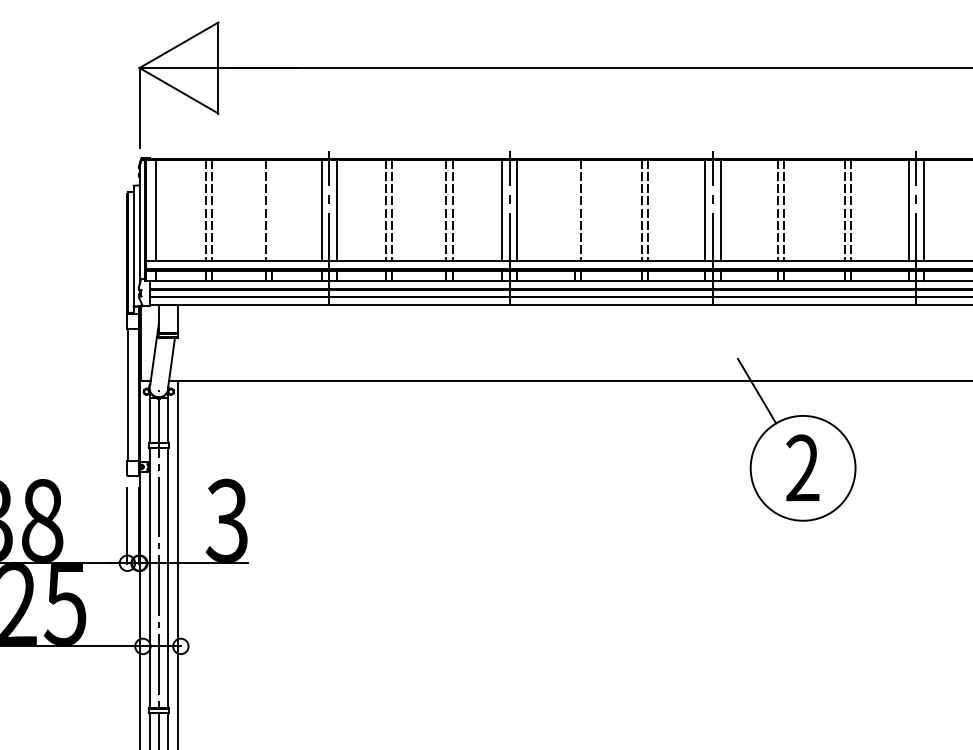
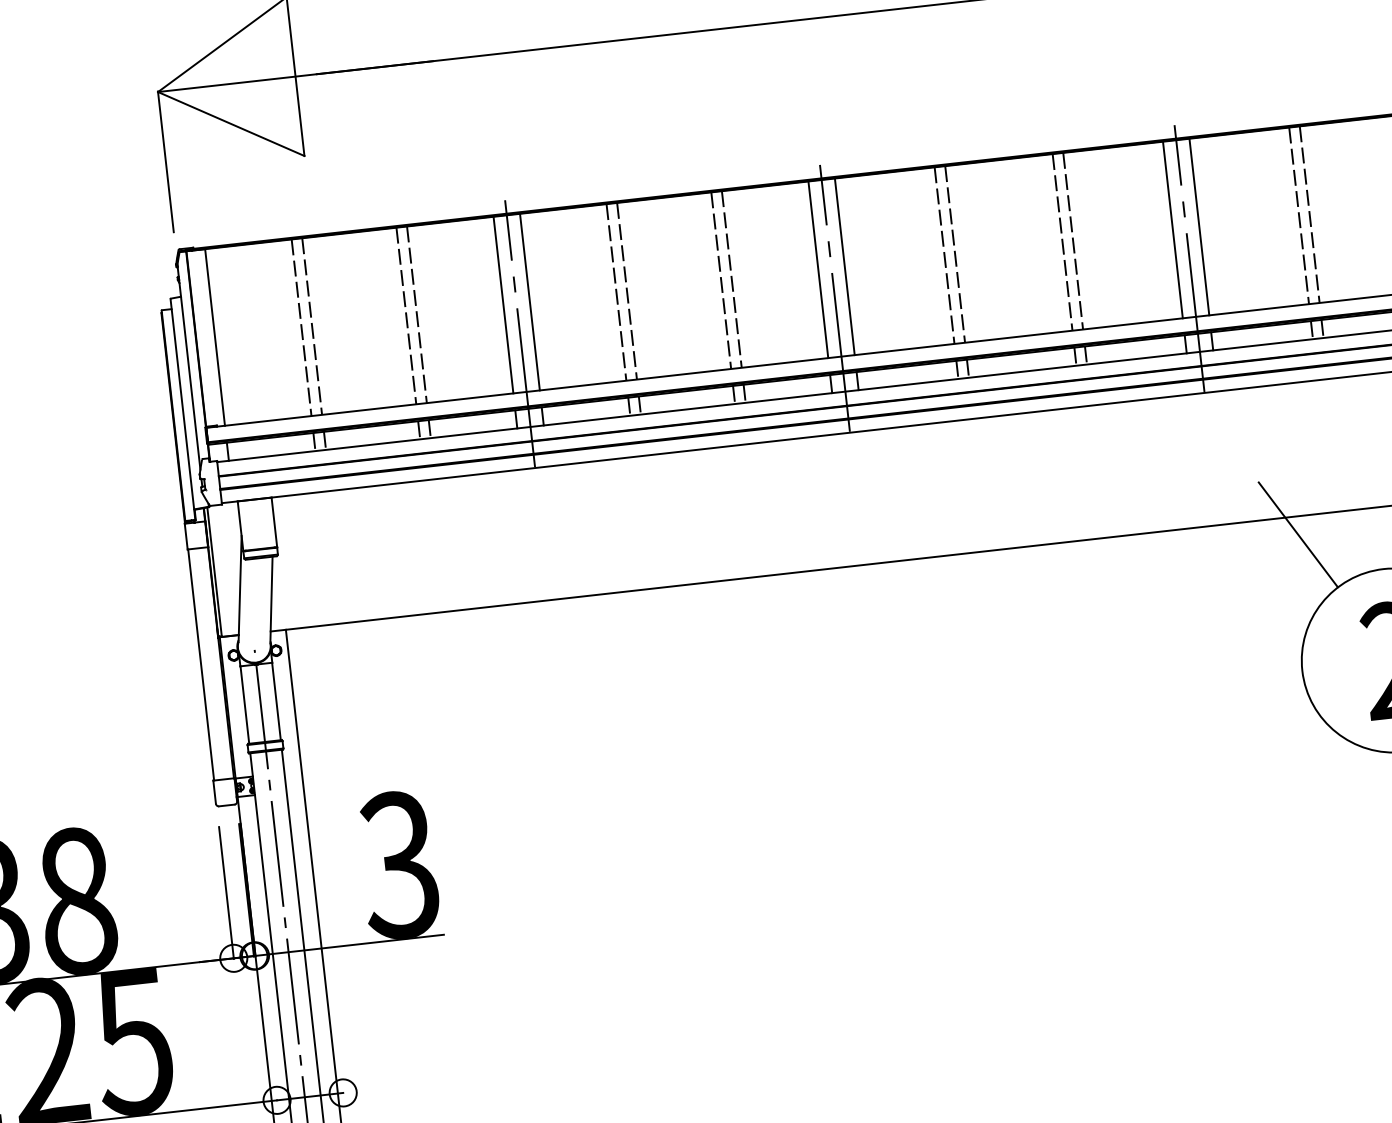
line: (272, 210) -> (417, 314), added
line: (574, 210) -> (944, 255), added

